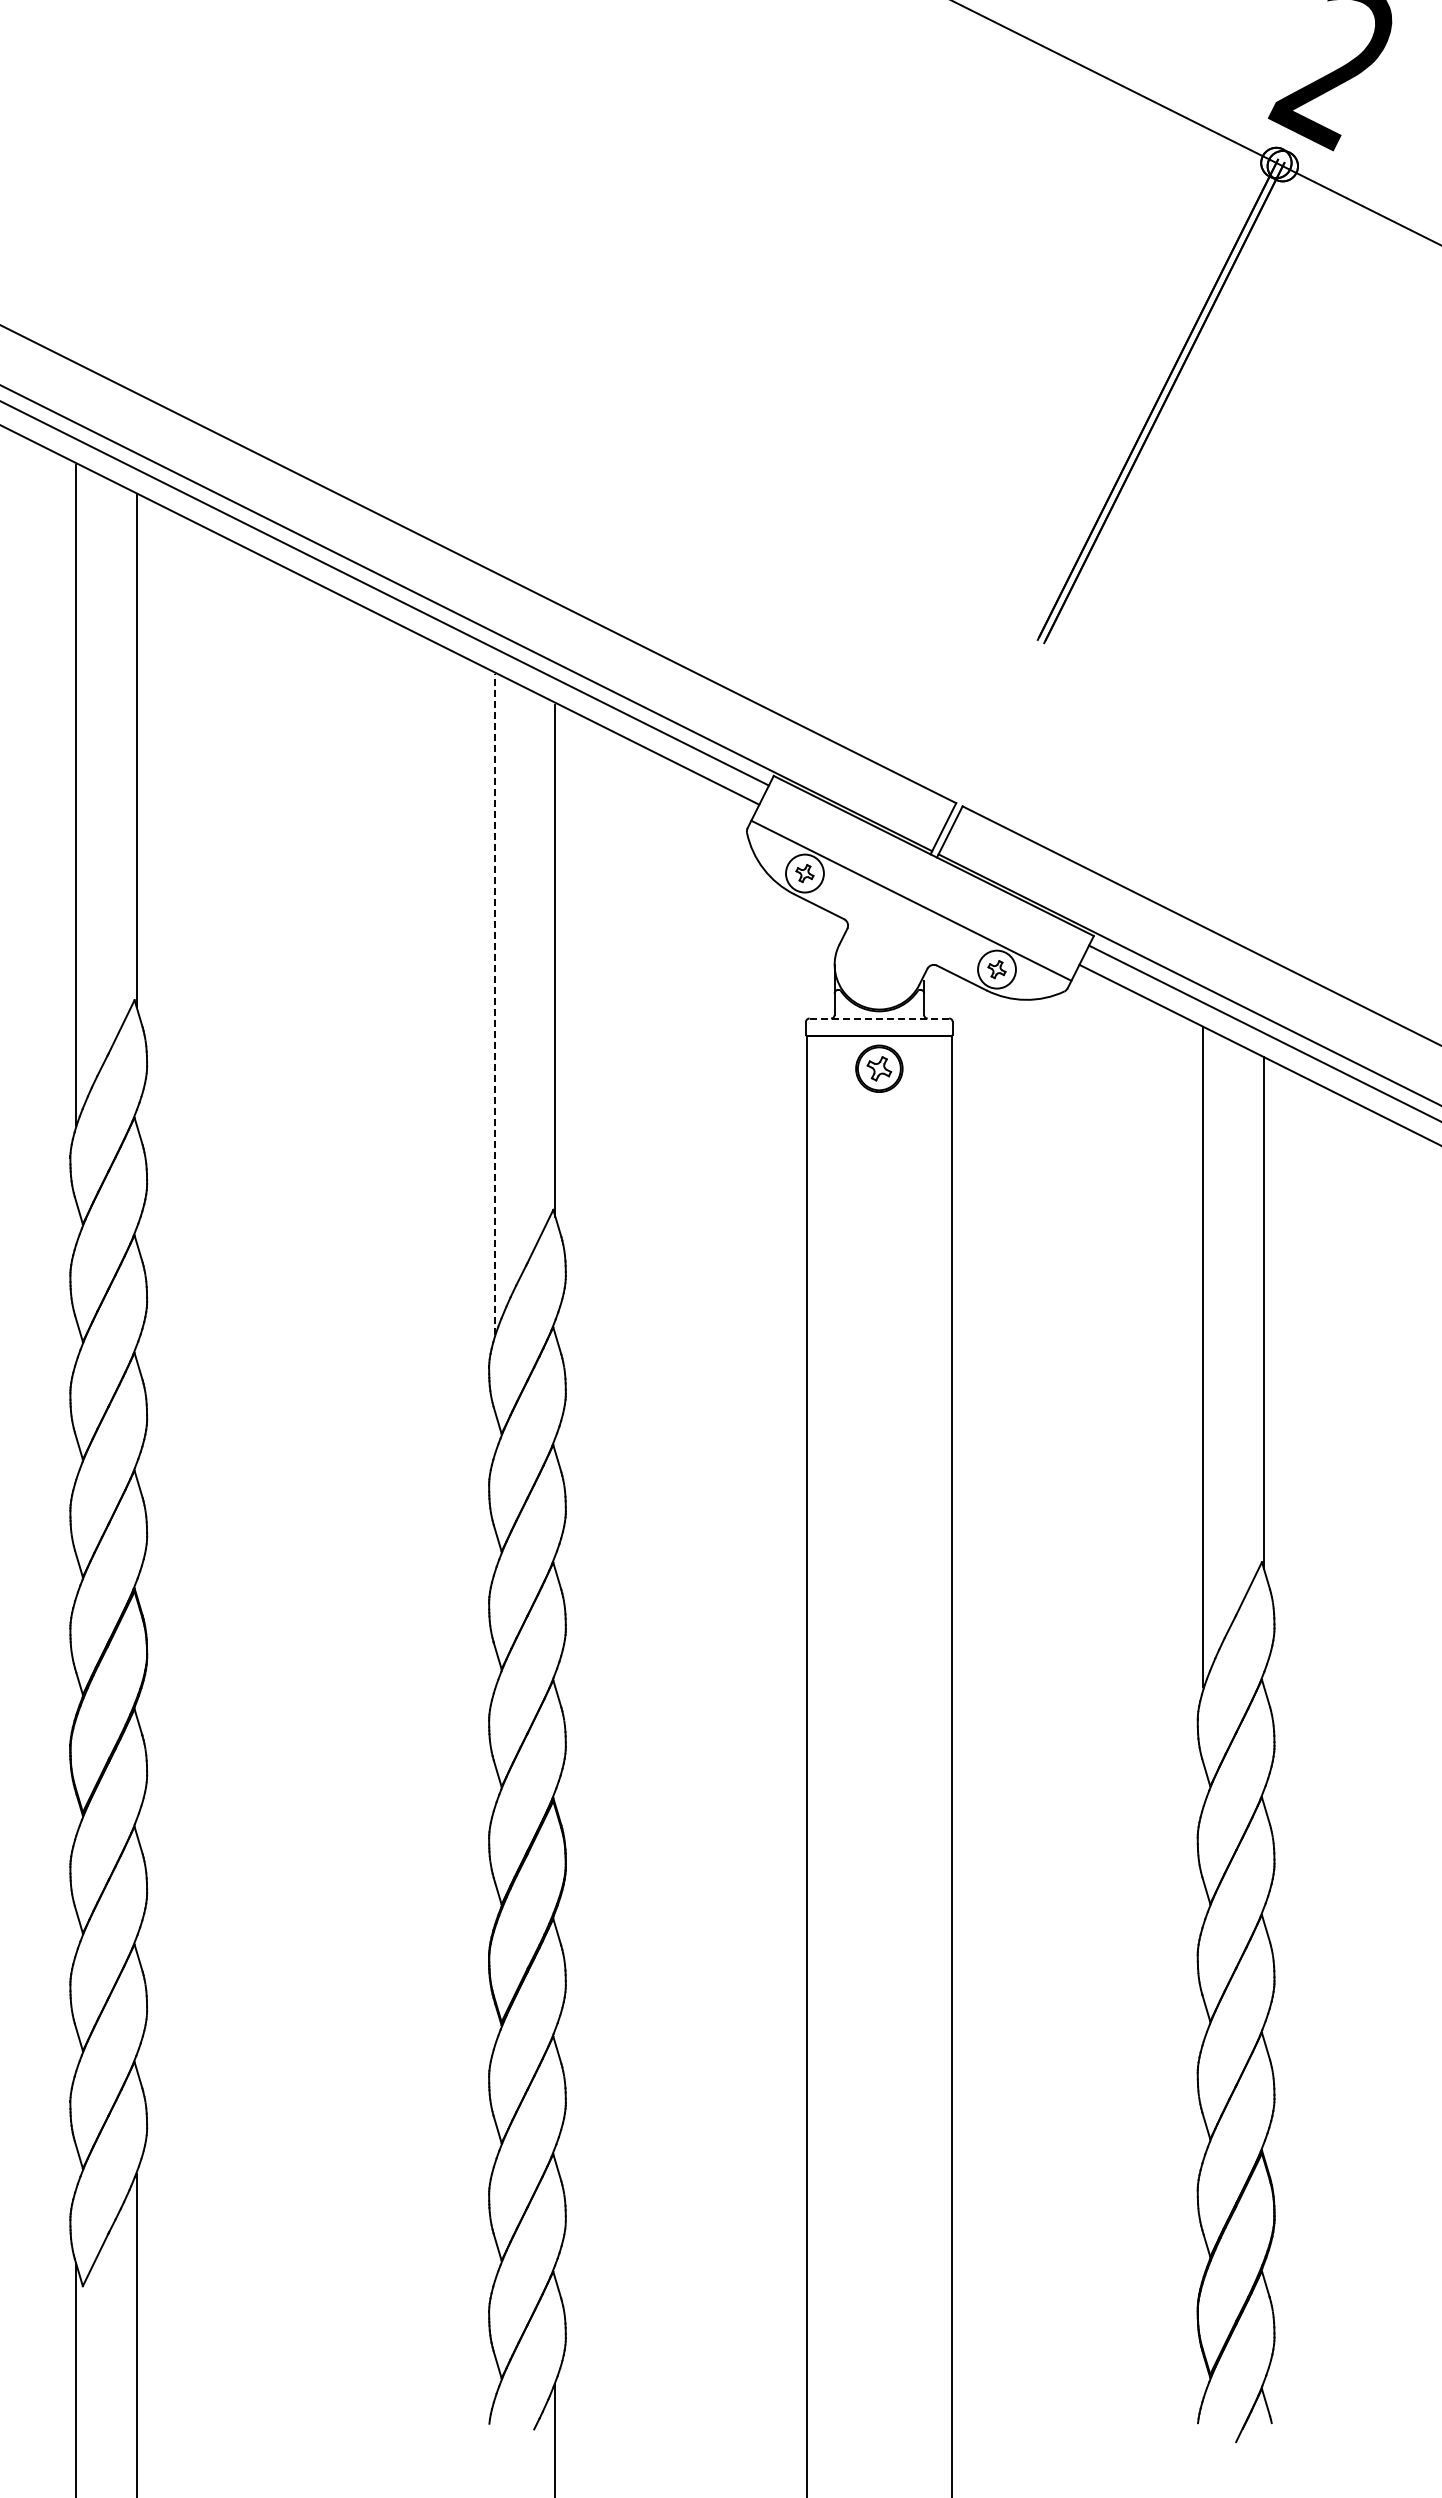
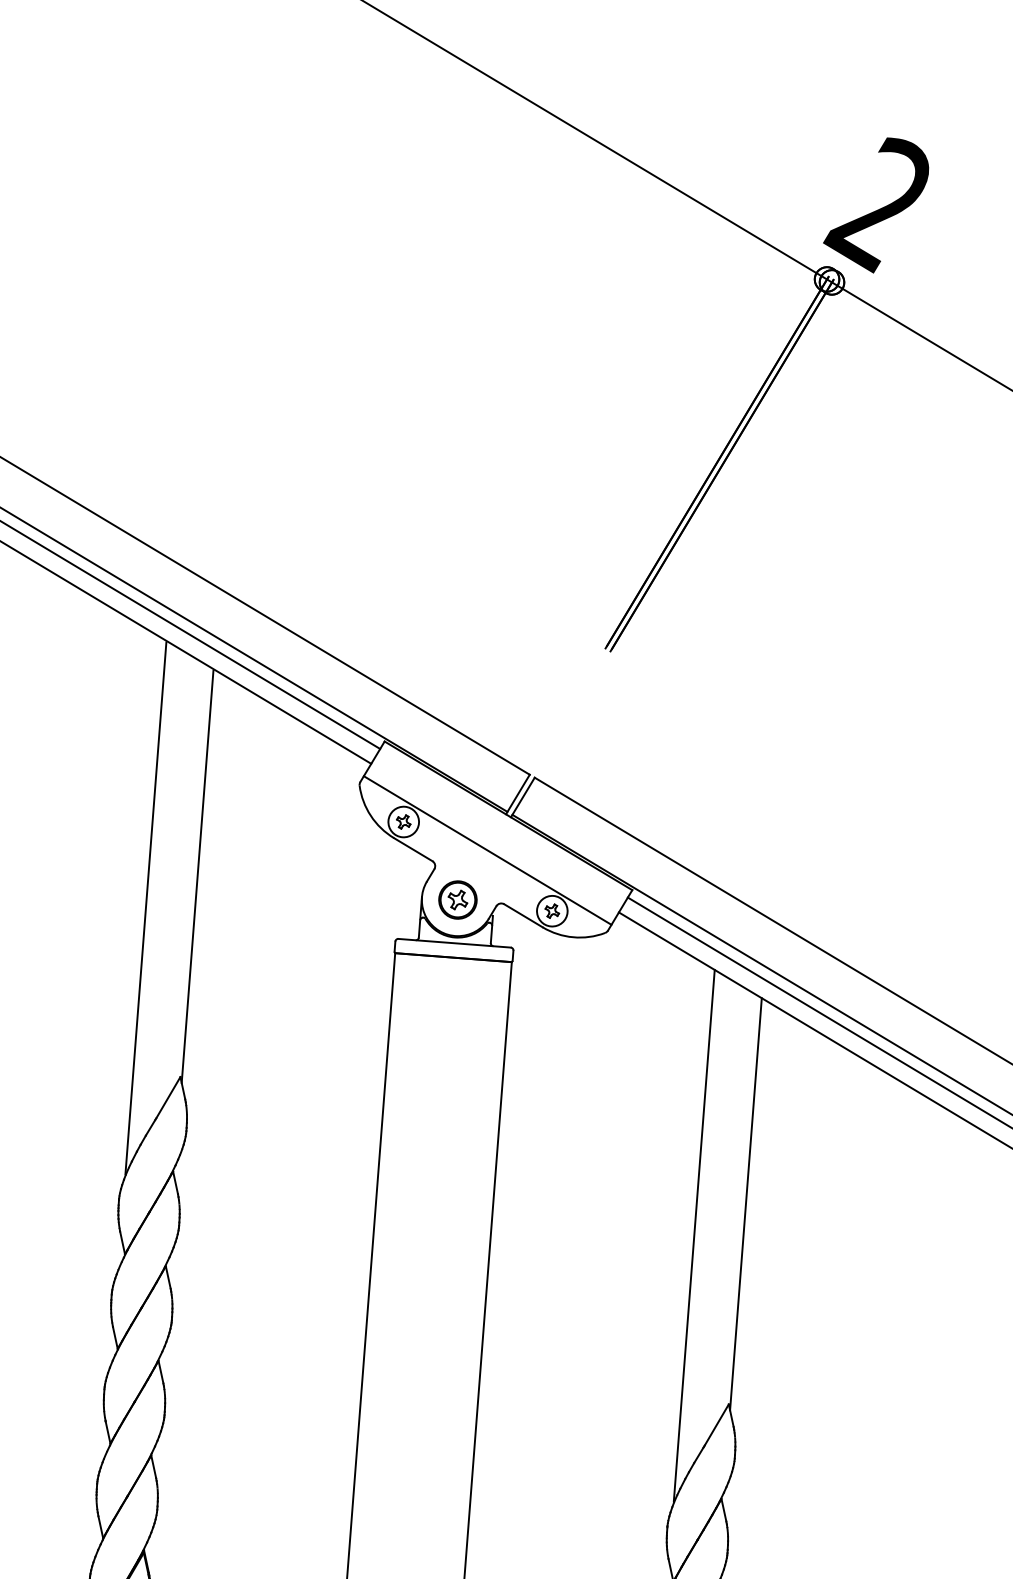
line: (494, 1004) -> (145, 908), dashed -> solid
line: (879, 1018) -> (454, 943), dashed -> solid
part: (879, 1068) -> (458, 899), moved

